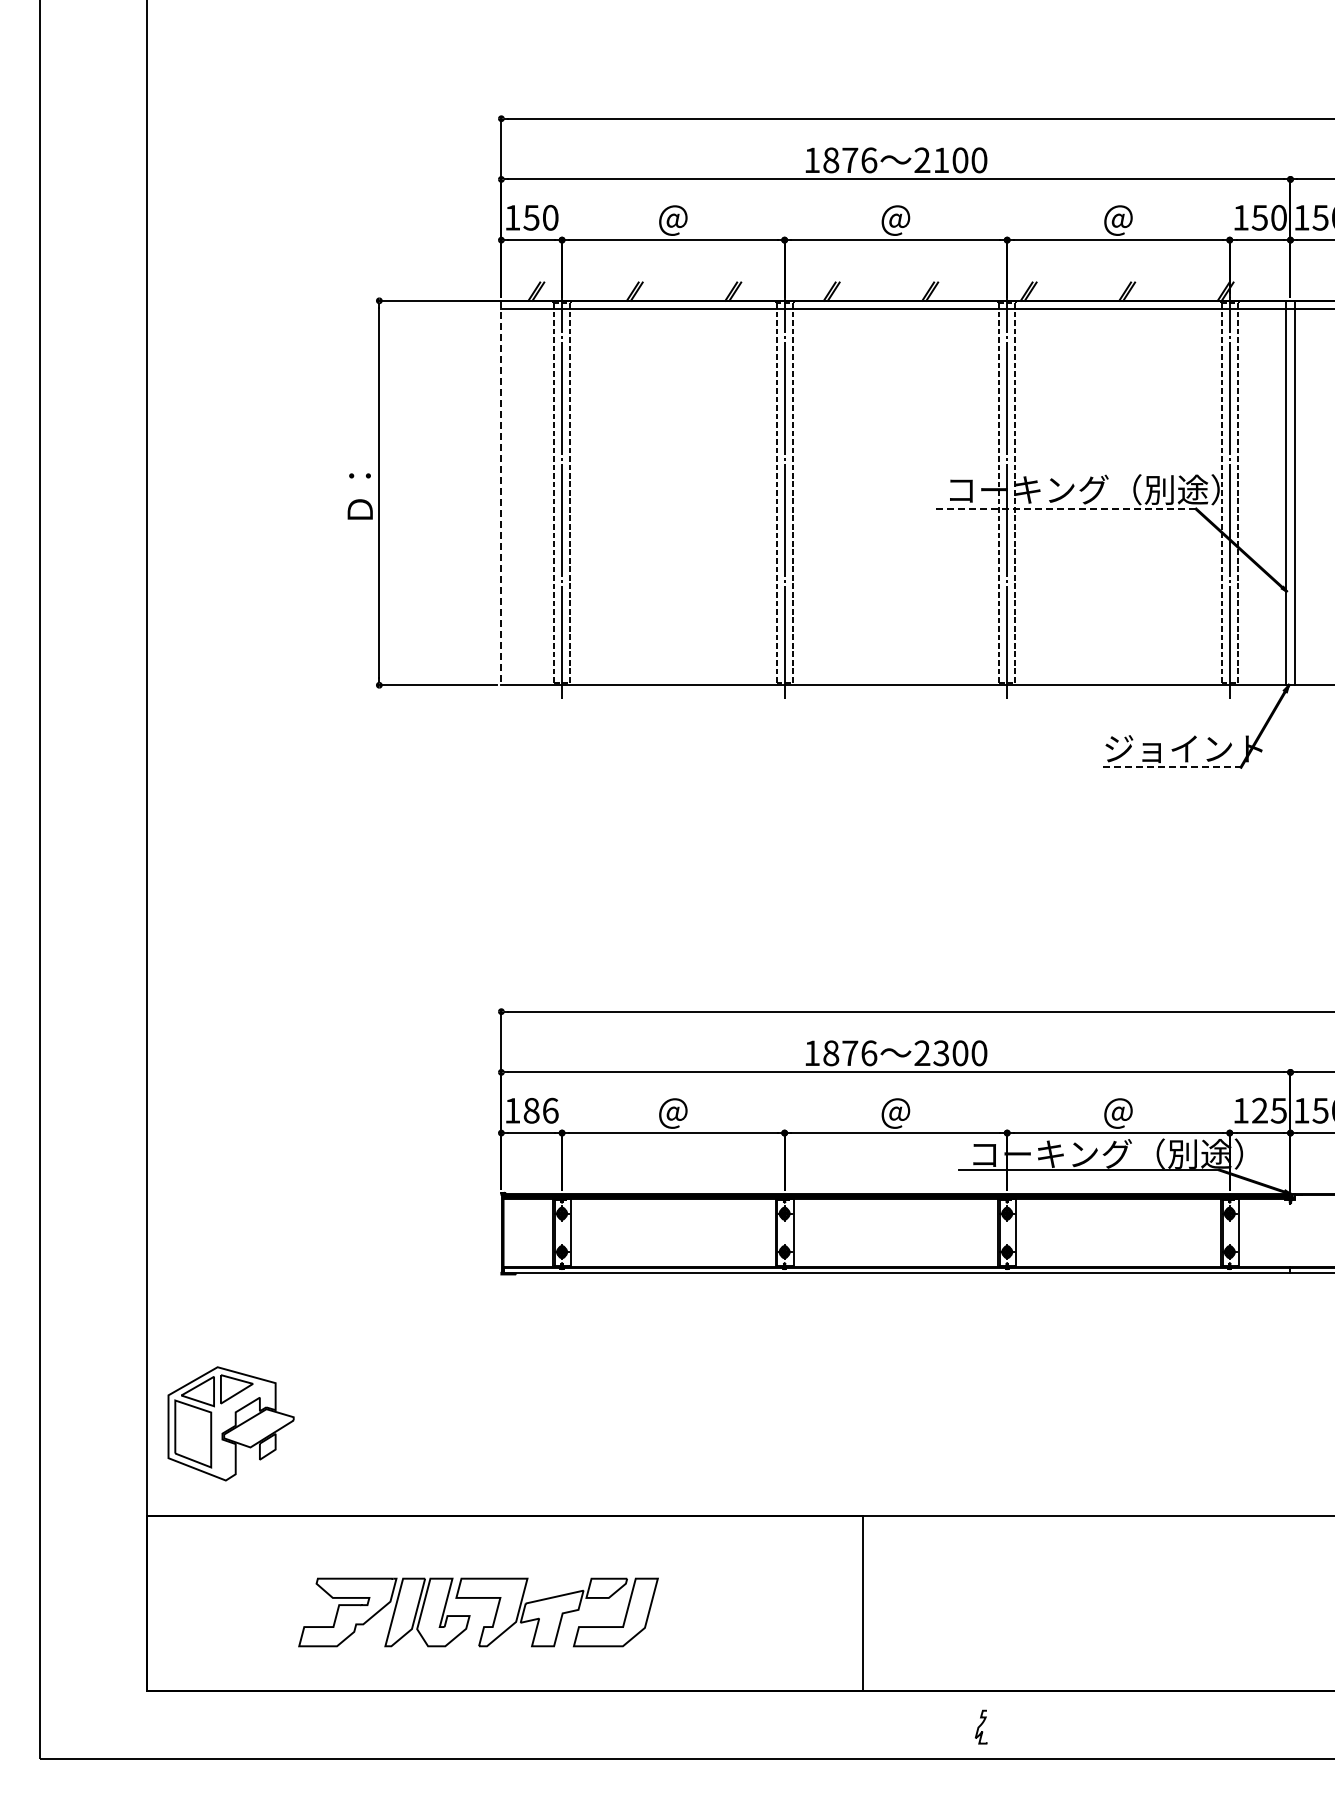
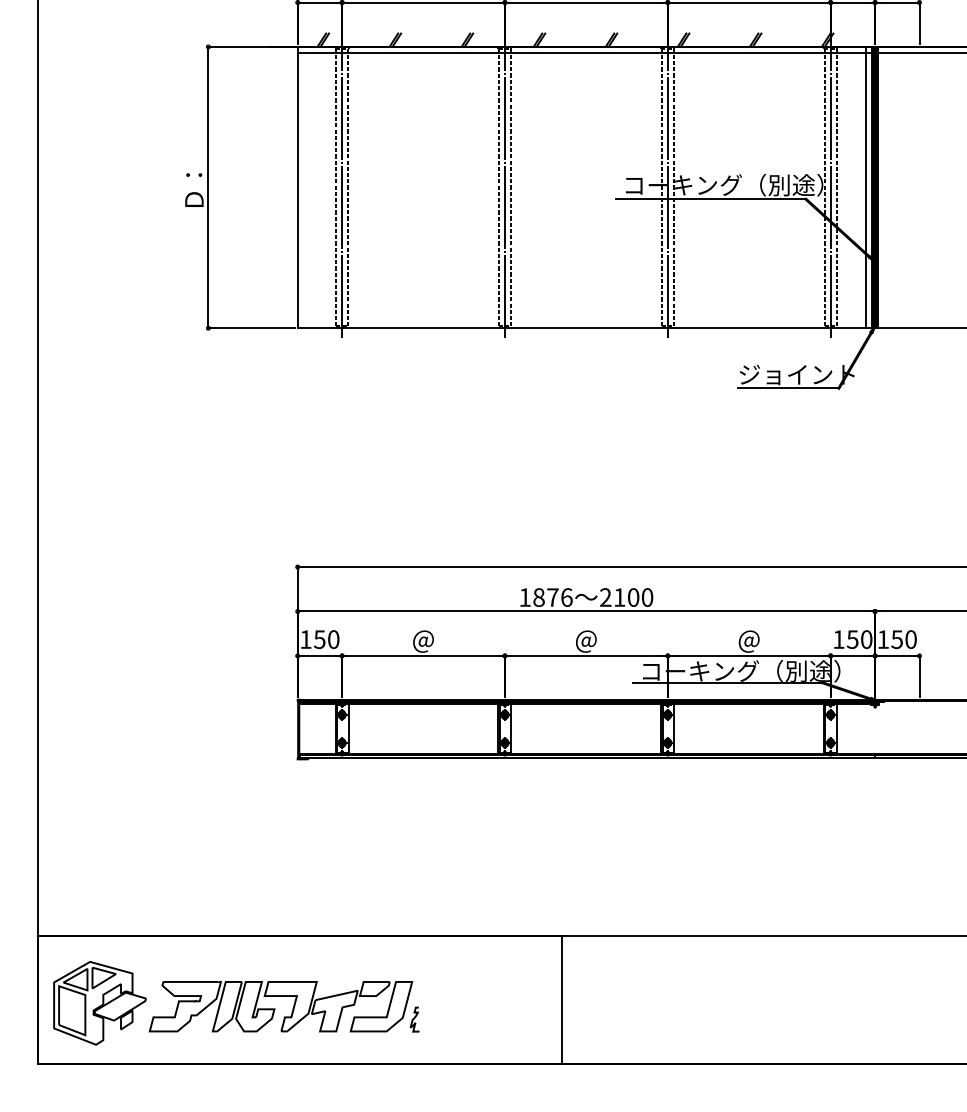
line: (1278, 492) -> (866, 187), added
hatch: (1290, 492) -> (875, 187), added
line: (501, 493) -> (297, 187), dashed -> solid
line: (1066, 509) -> (711, 199), dashed -> solid
line: (1172, 767) -> (788, 388), dashed -> solid
text: (941, 1053) -> (619, 597), 2300 -> 2100
text: (540, 1110) -> (326, 639), 186 -> 150
text: (1268, 1110) -> (859, 639), 125 -> 150
part: (230, 1423) -> (99, 1003), moved
curve: (980, 1726) -> (414, 1019), moved

